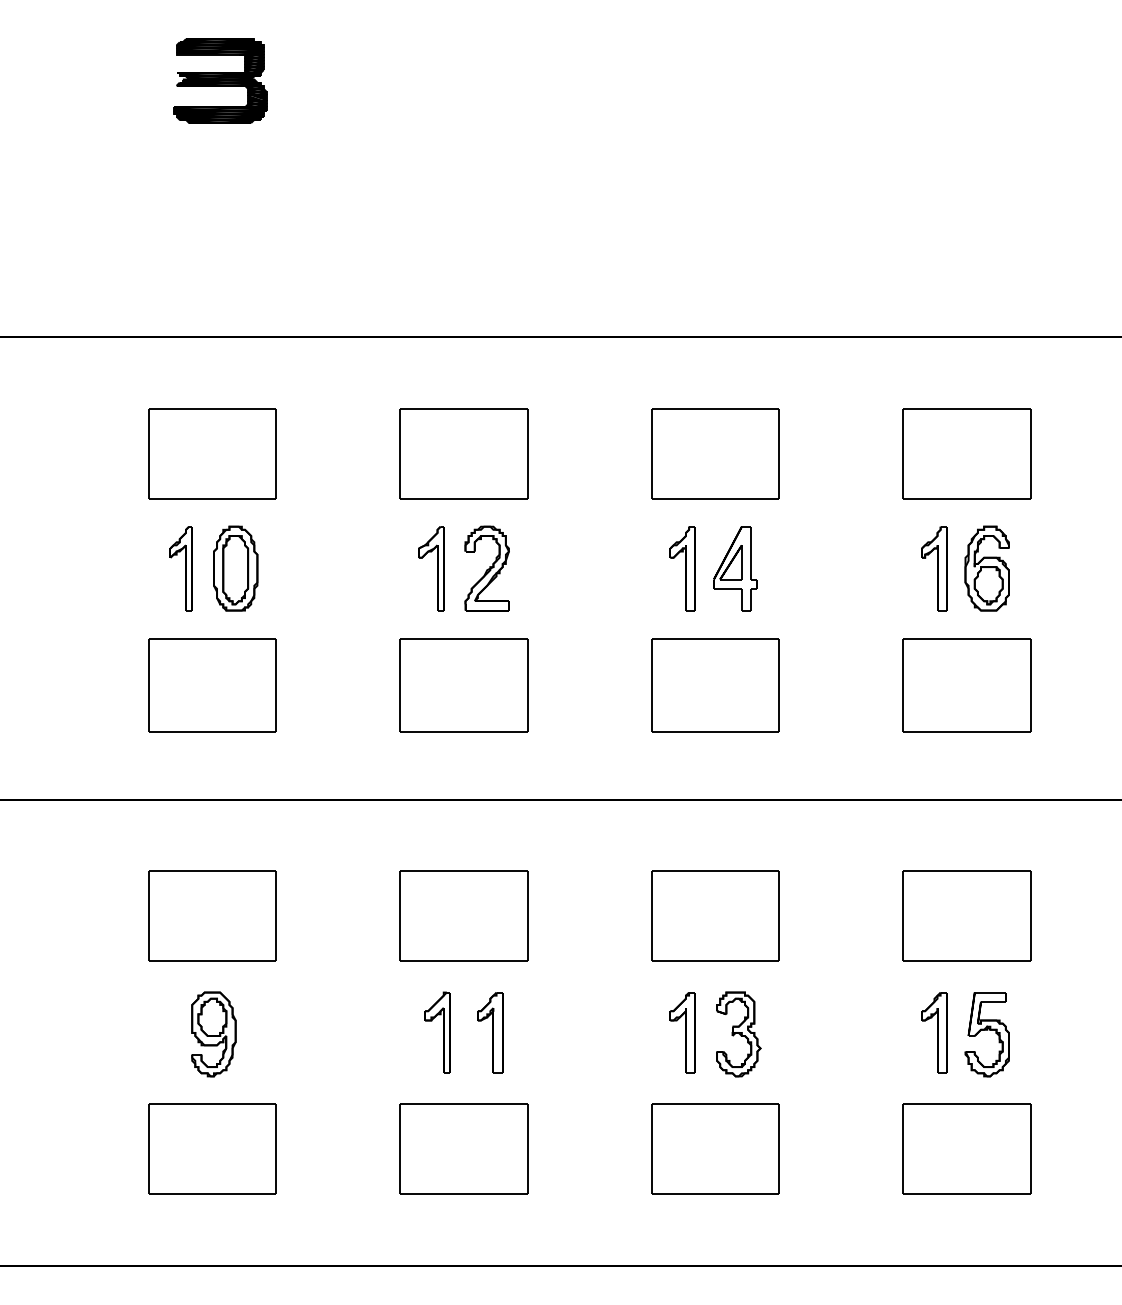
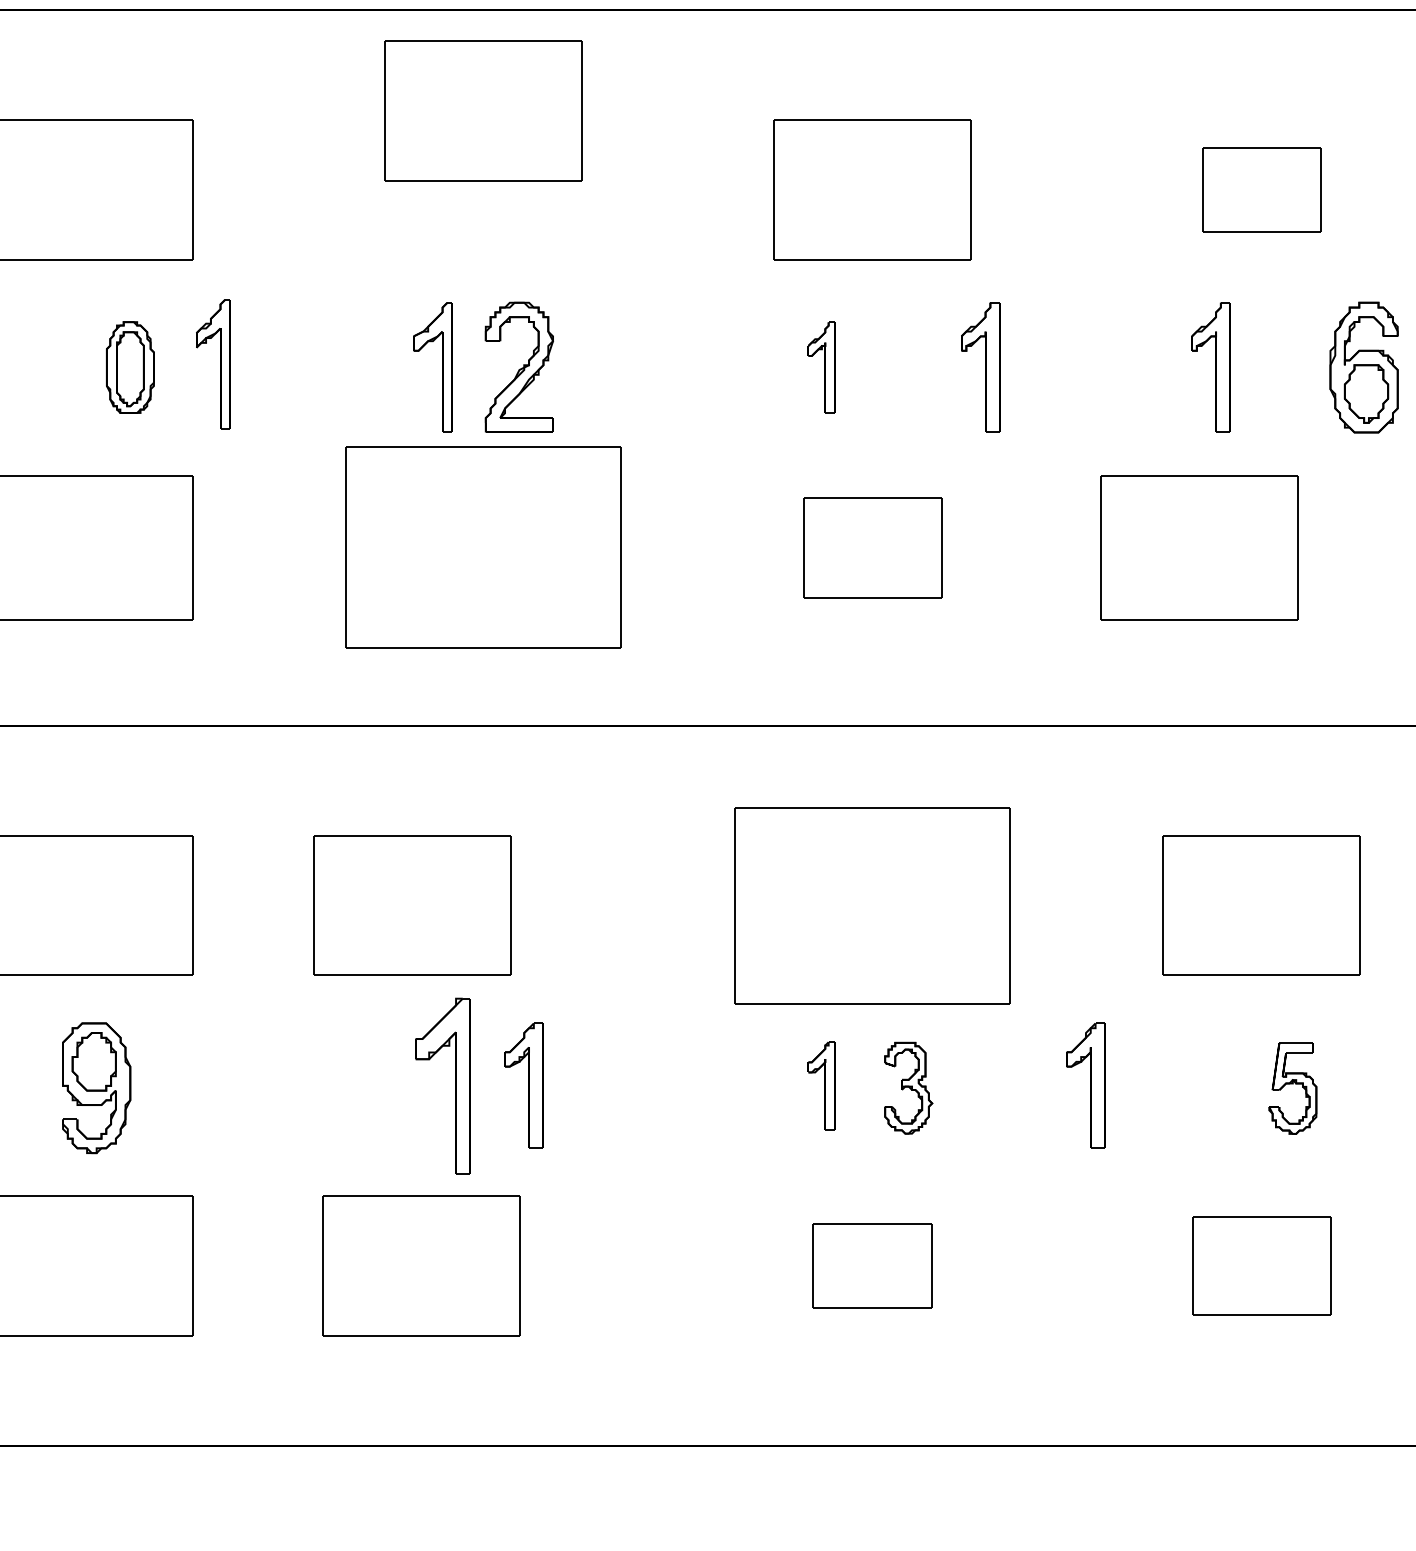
part: (463, 453) -> (482, 110), moved
part: (966, 453) -> (1260, 189), size x0.6
part: (180, 568) -> (212, 364), moved
part: (235, 568) -> (130, 367), size x0.7
part: (682, 568) -> (821, 367), size x0.7
part: (735, 568) -> (903, 367), removed
part: (785, 568) -> (980, 367), added
part: (986, 568) -> (1362, 367), moved
part: (463, 685) -> (482, 548), size x1.4
part: (715, 685) -> (872, 548), size x0.7
part: (966, 685) -> (1198, 548), moved
part: (463, 915) -> (411, 904), moved
part: (715, 915) -> (872, 904), size x1.4
part: (437, 1032) -> (442, 1085), size x1.4
part: (682, 1032) -> (821, 1085), size x0.7
part: (934, 1032) -> (1086, 1085), moved
part: (738, 1034) -> (908, 1088), size x0.7
part: (986, 1034) -> (1291, 1088), size x0.7
part: (463, 1148) -> (420, 1264), moved
part: (715, 1148) -> (872, 1264), size x0.6
part: (966, 1148) -> (1260, 1264), size x0.7

